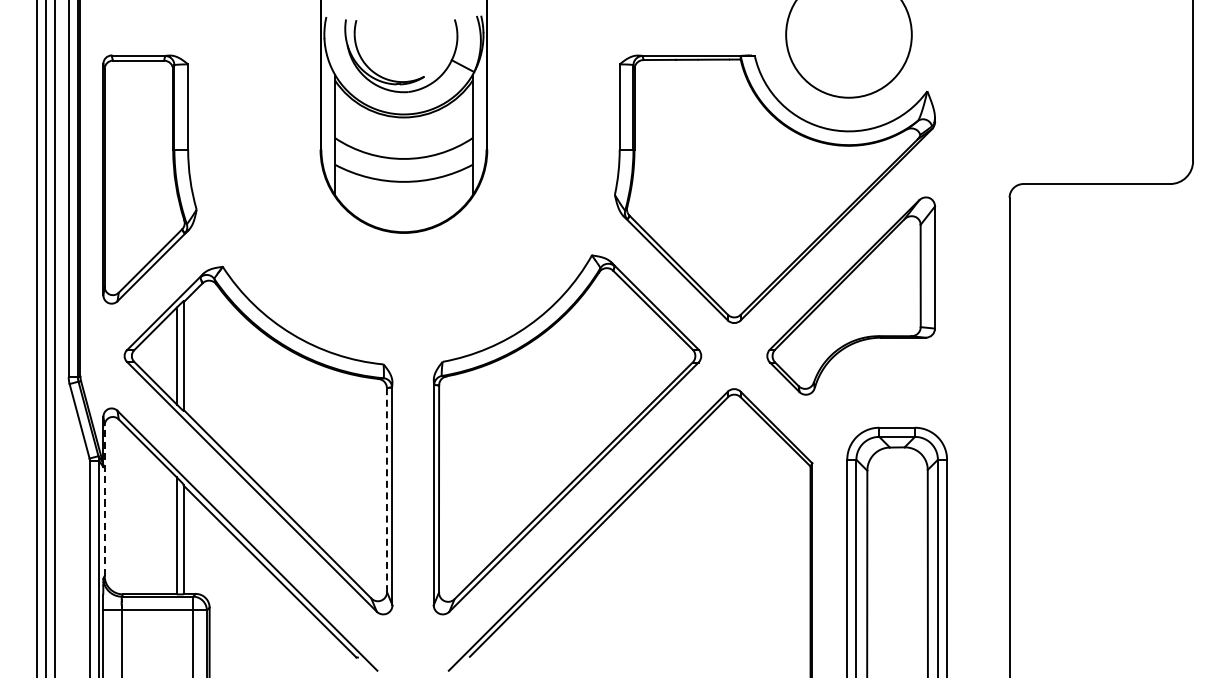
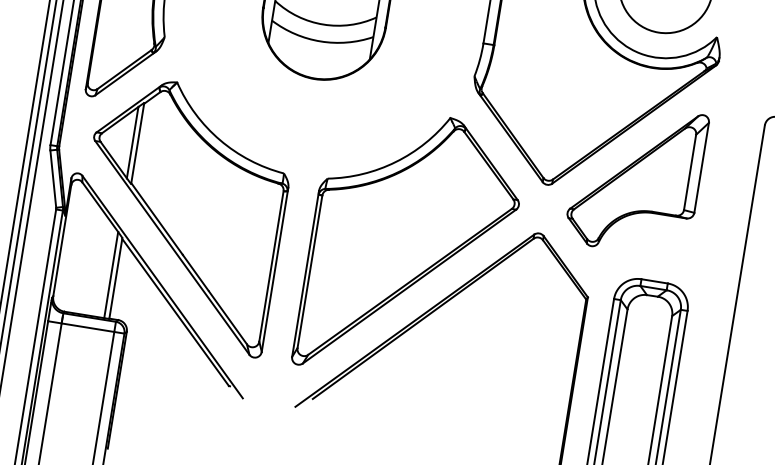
line: (386, 490) -> (271, 266), dashed -> solid
line: (104, 500) -> (62, 240), dashed -> solid

